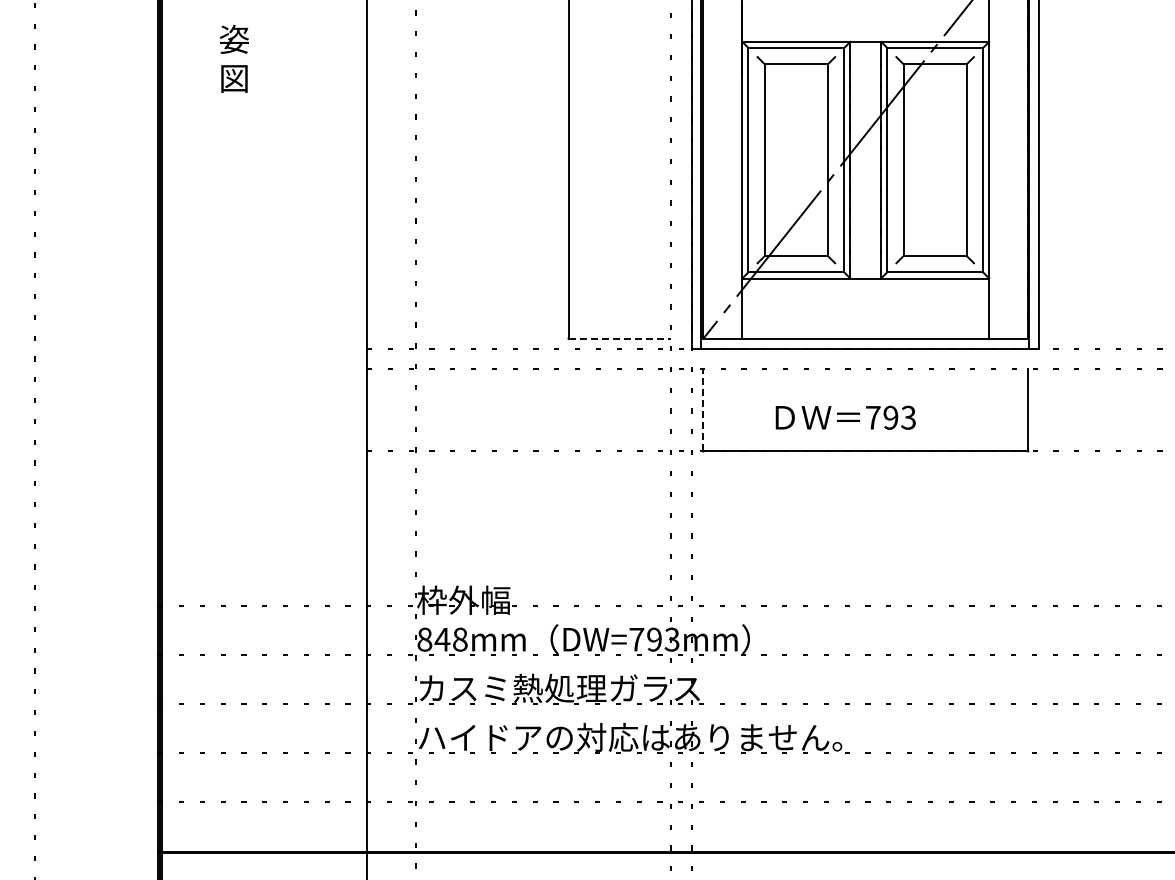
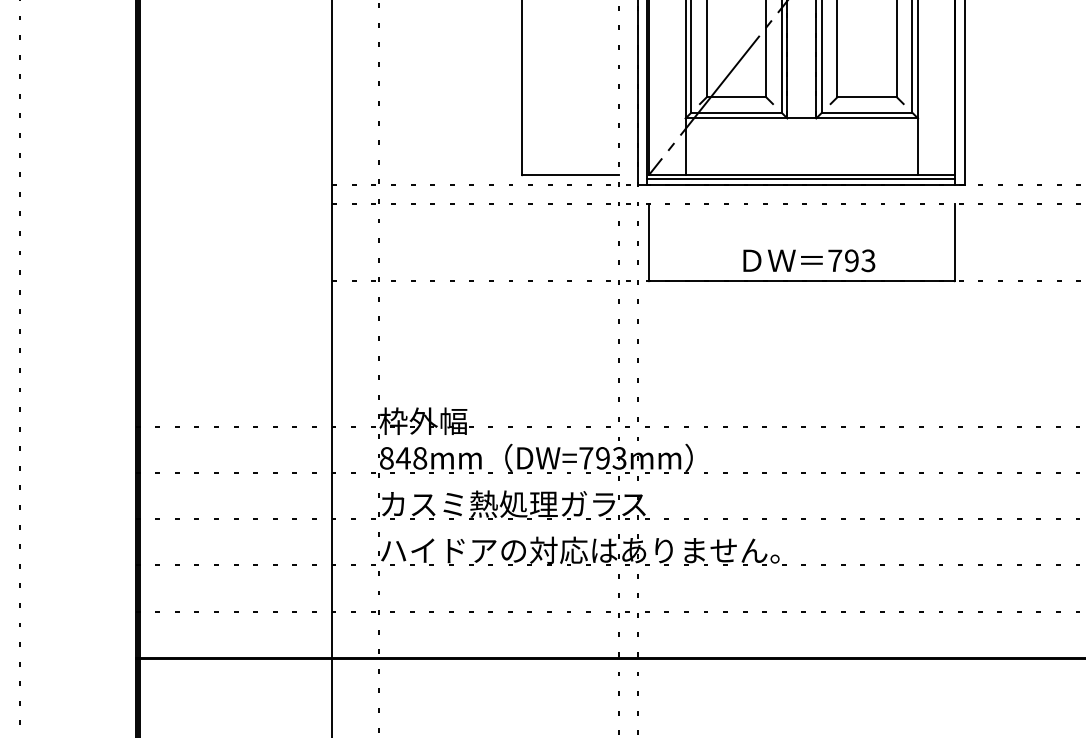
line: (620, 338) -> (570, 174), dashed -> solid
line: (864, 342) -> (800, 178), added
line: (703, 410) -> (649, 242), dashed -> solid
text: (845, 417) -> (809, 260), moved

